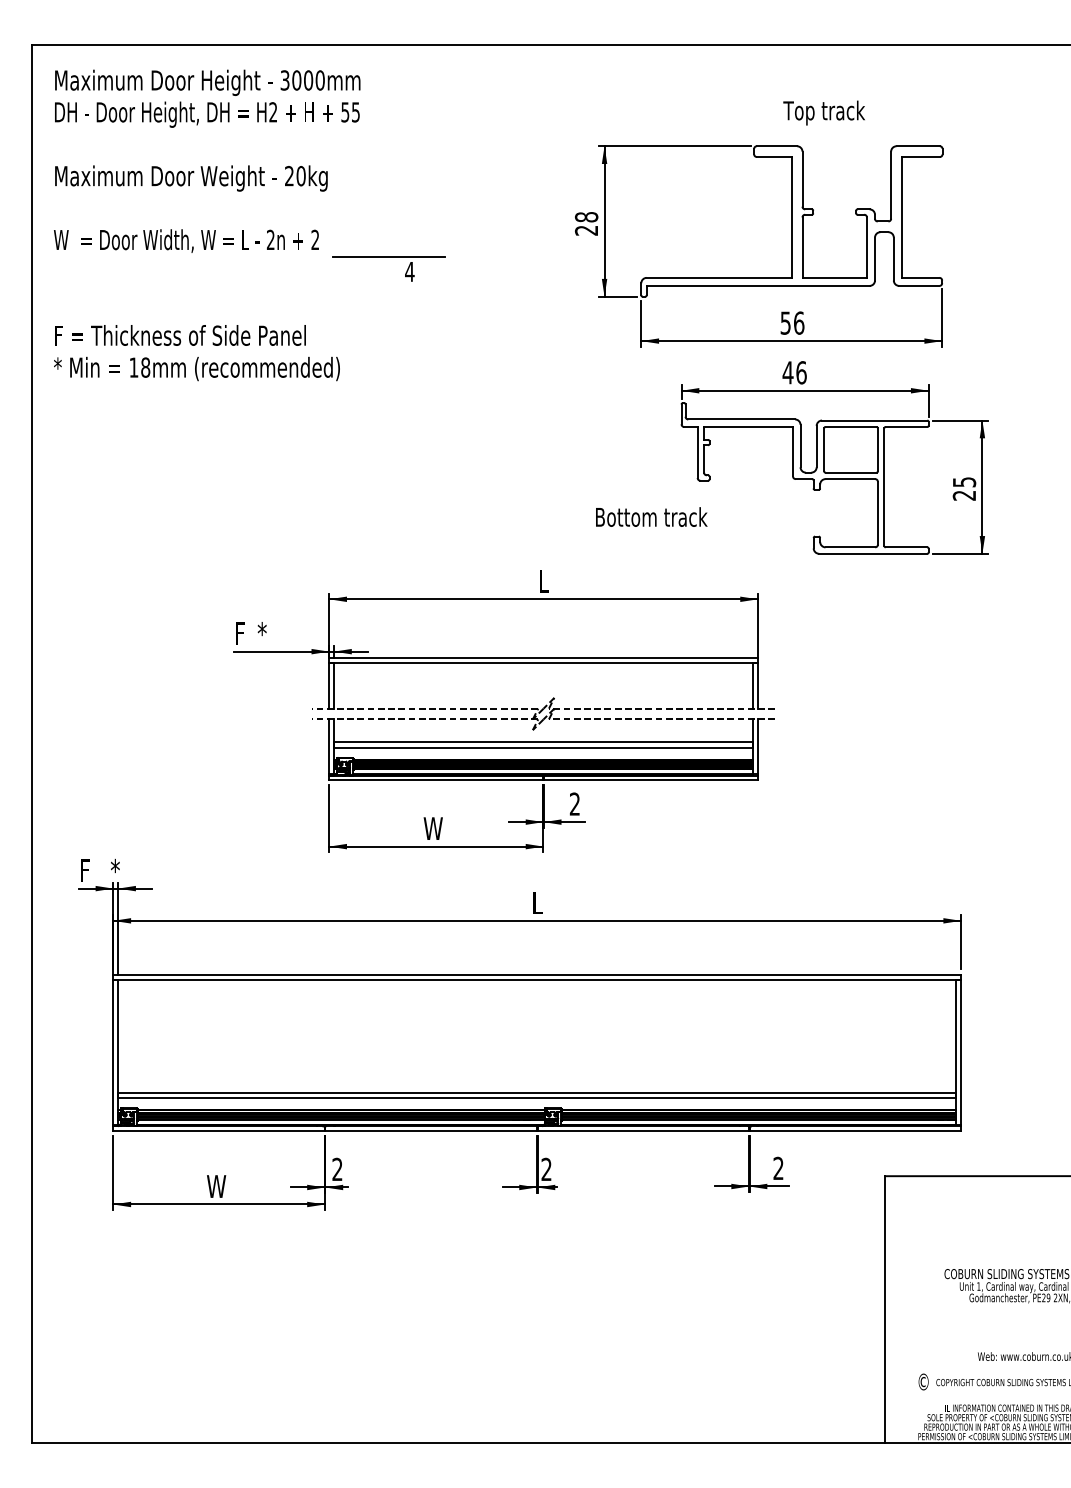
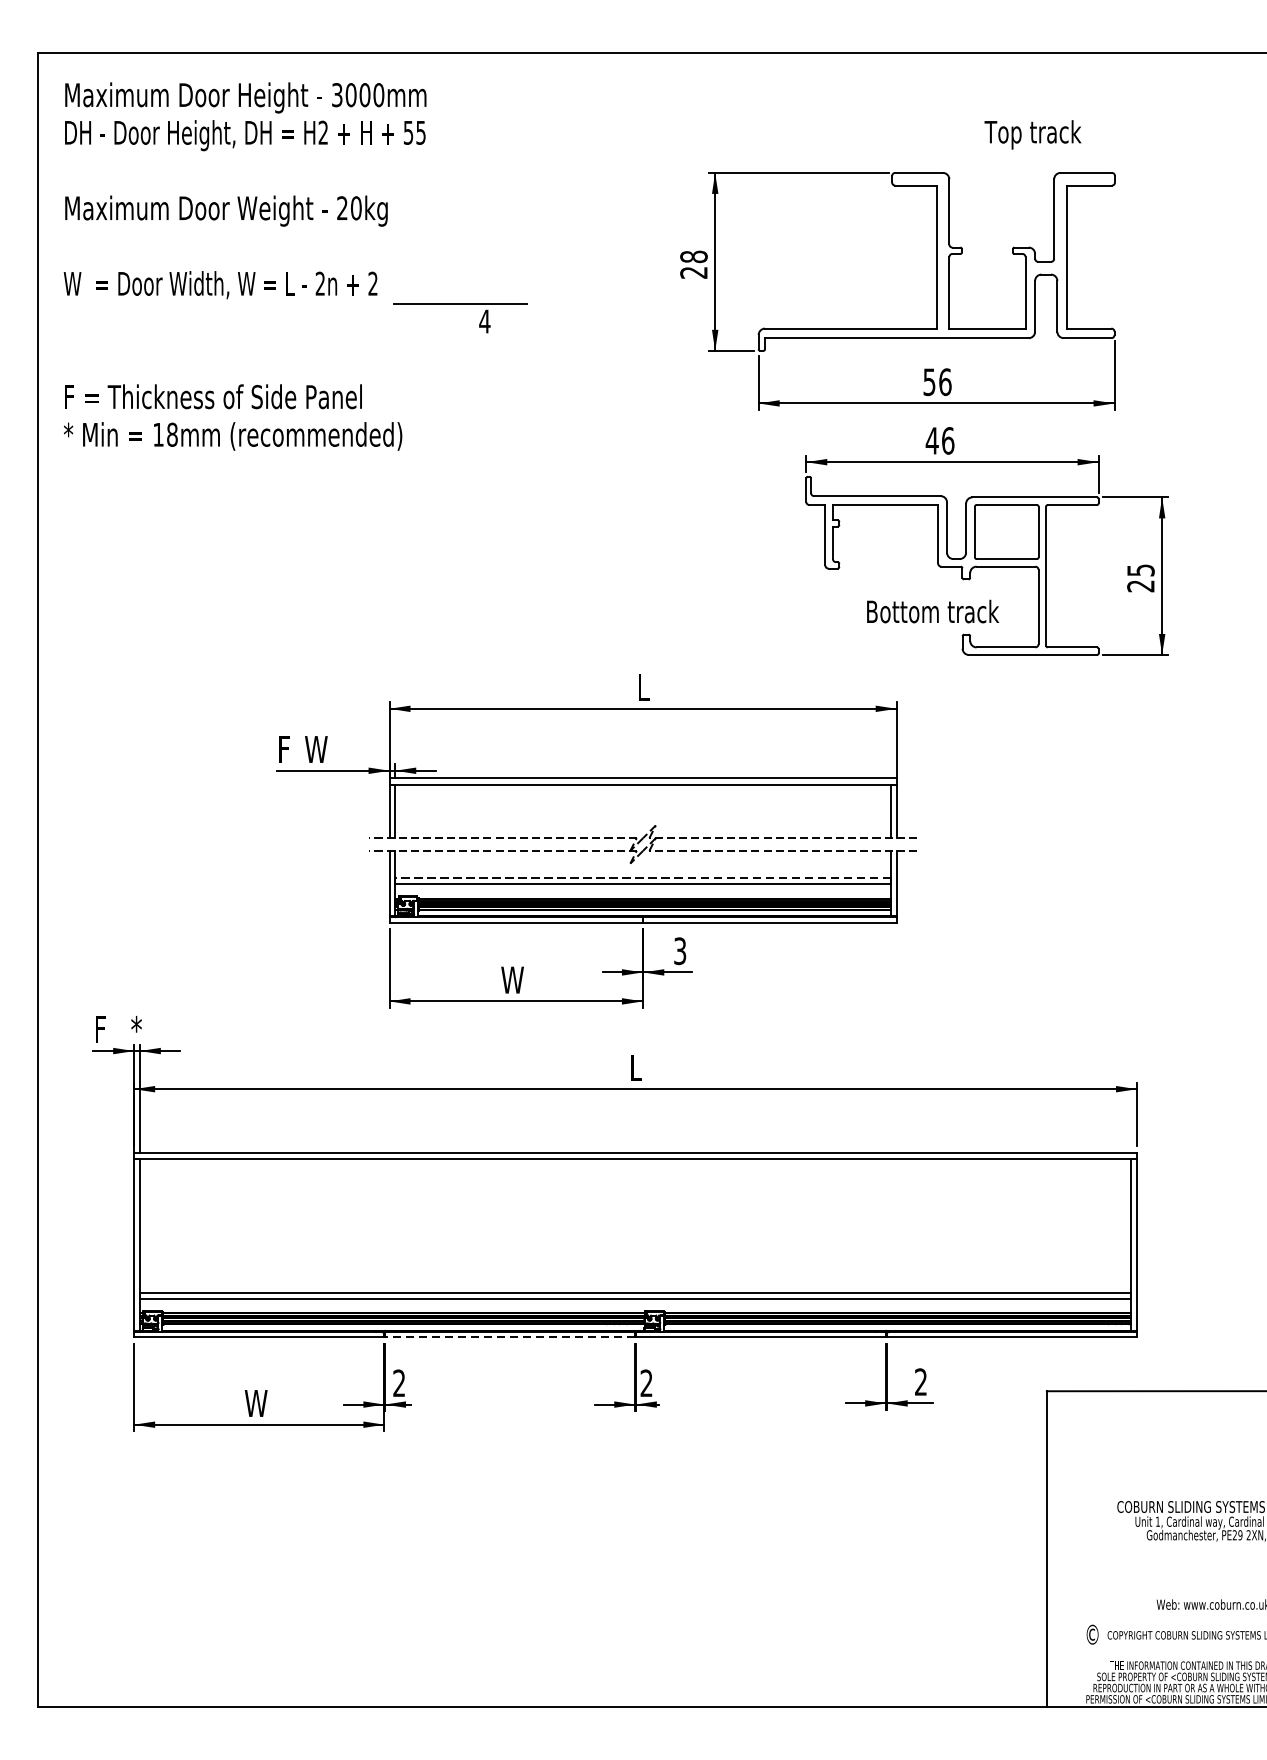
text: (823, 112) -> (1032, 134), moved
text: (651, 516) -> (932, 610), moved
text: (266, 633) -> (315, 749), * -> W
line: (543, 742) -> (642, 878), solid -> dashed
text: (574, 804) -> (679, 951), 2 -> 3
line: (431, 1130) -> (510, 1337), solid -> dashed

